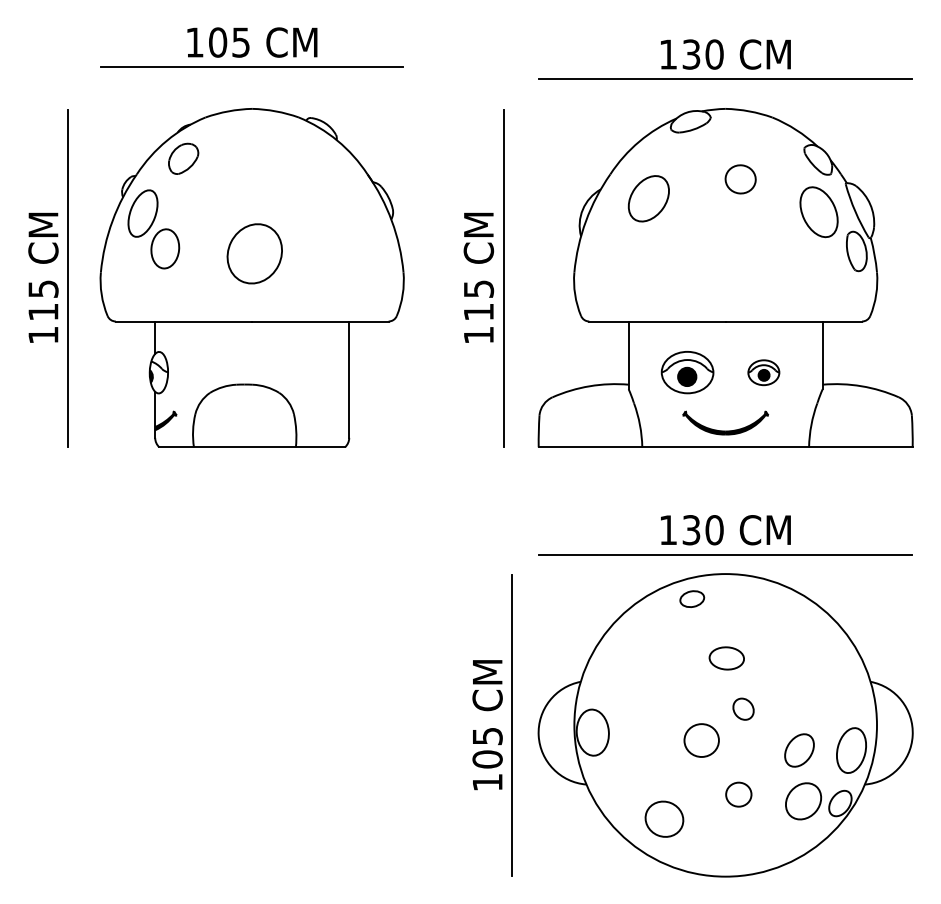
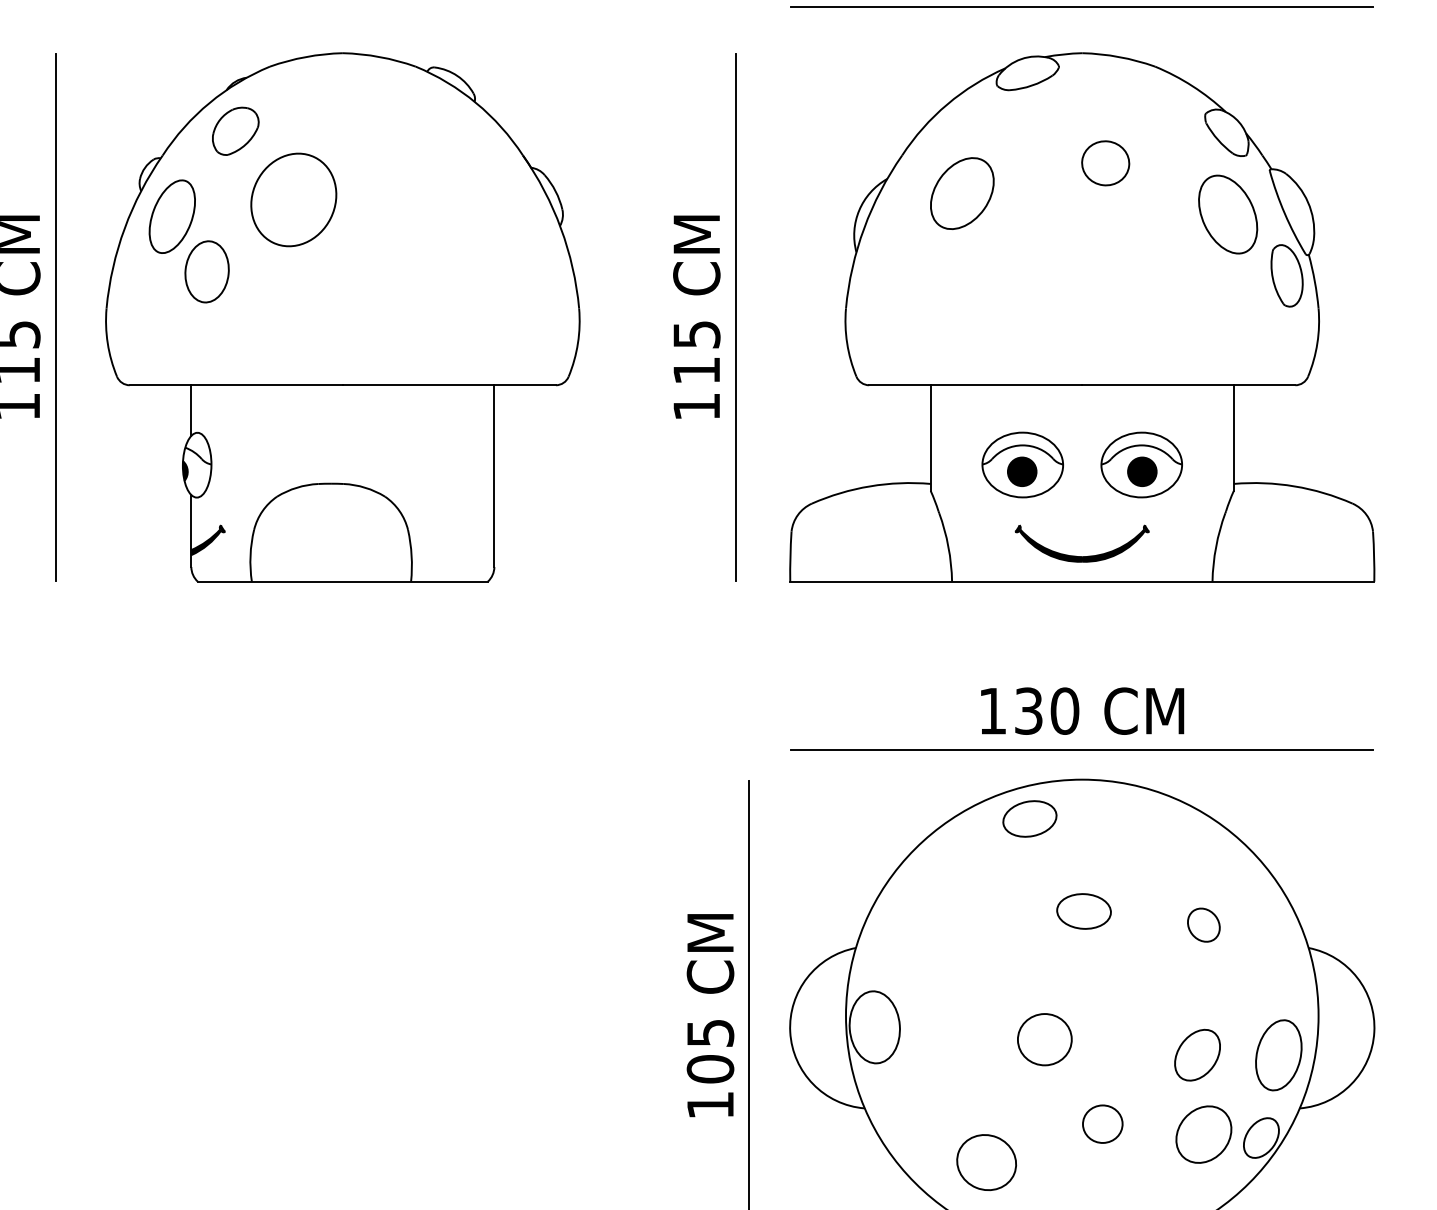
part: (254, 253) -> (293, 199), moved
part: (763, 372) -> (1141, 464), size x1.67
part: (692, 598) -> (1030, 817), size x1.43
part: (743, 708) -> (1203, 924), moved

